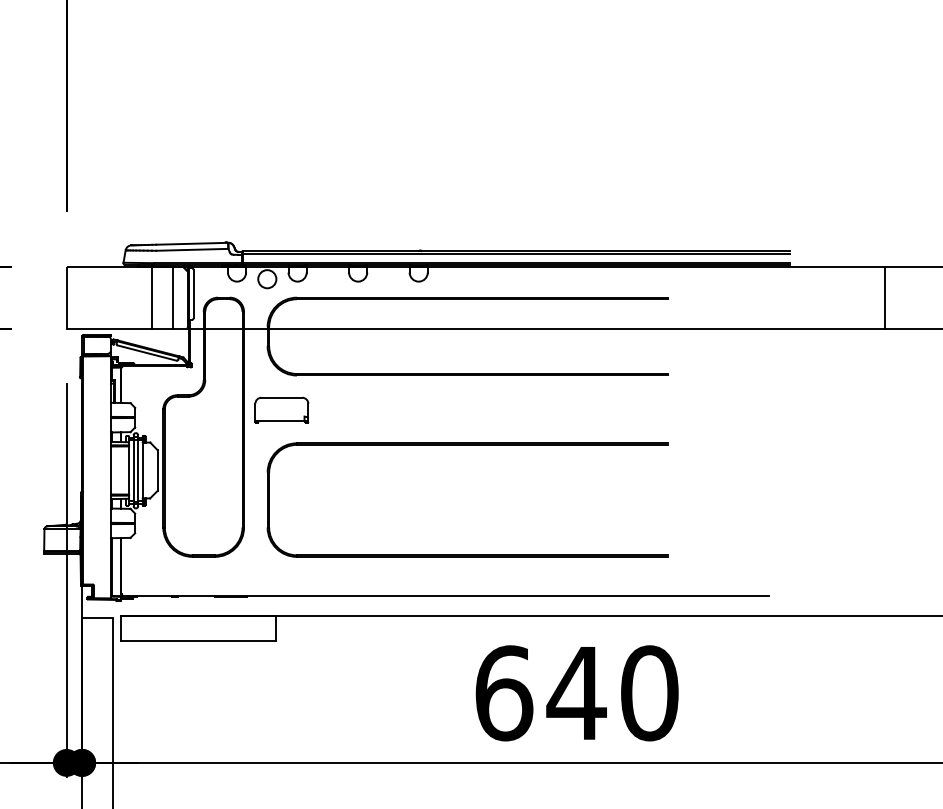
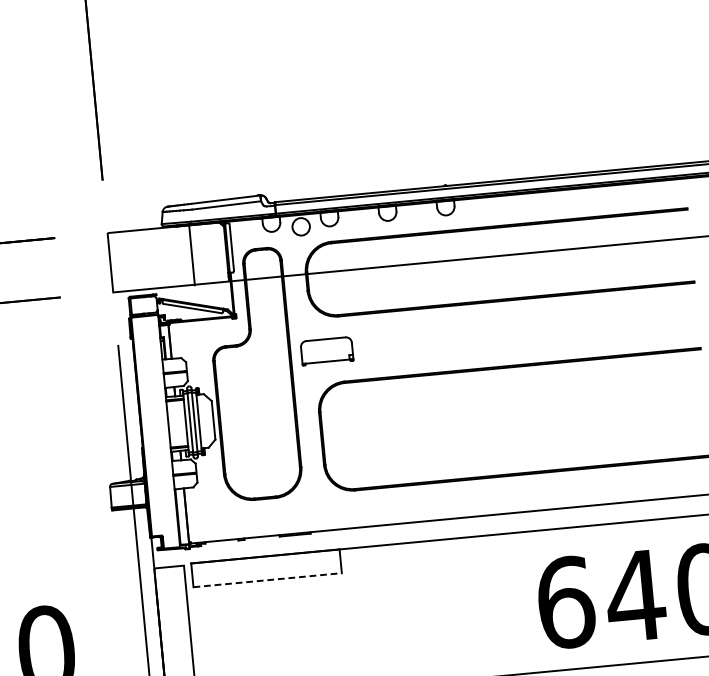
line: (173, 297) -> (212, 252), removed
line: (198, 641) -> (268, 580), solid -> dashed

